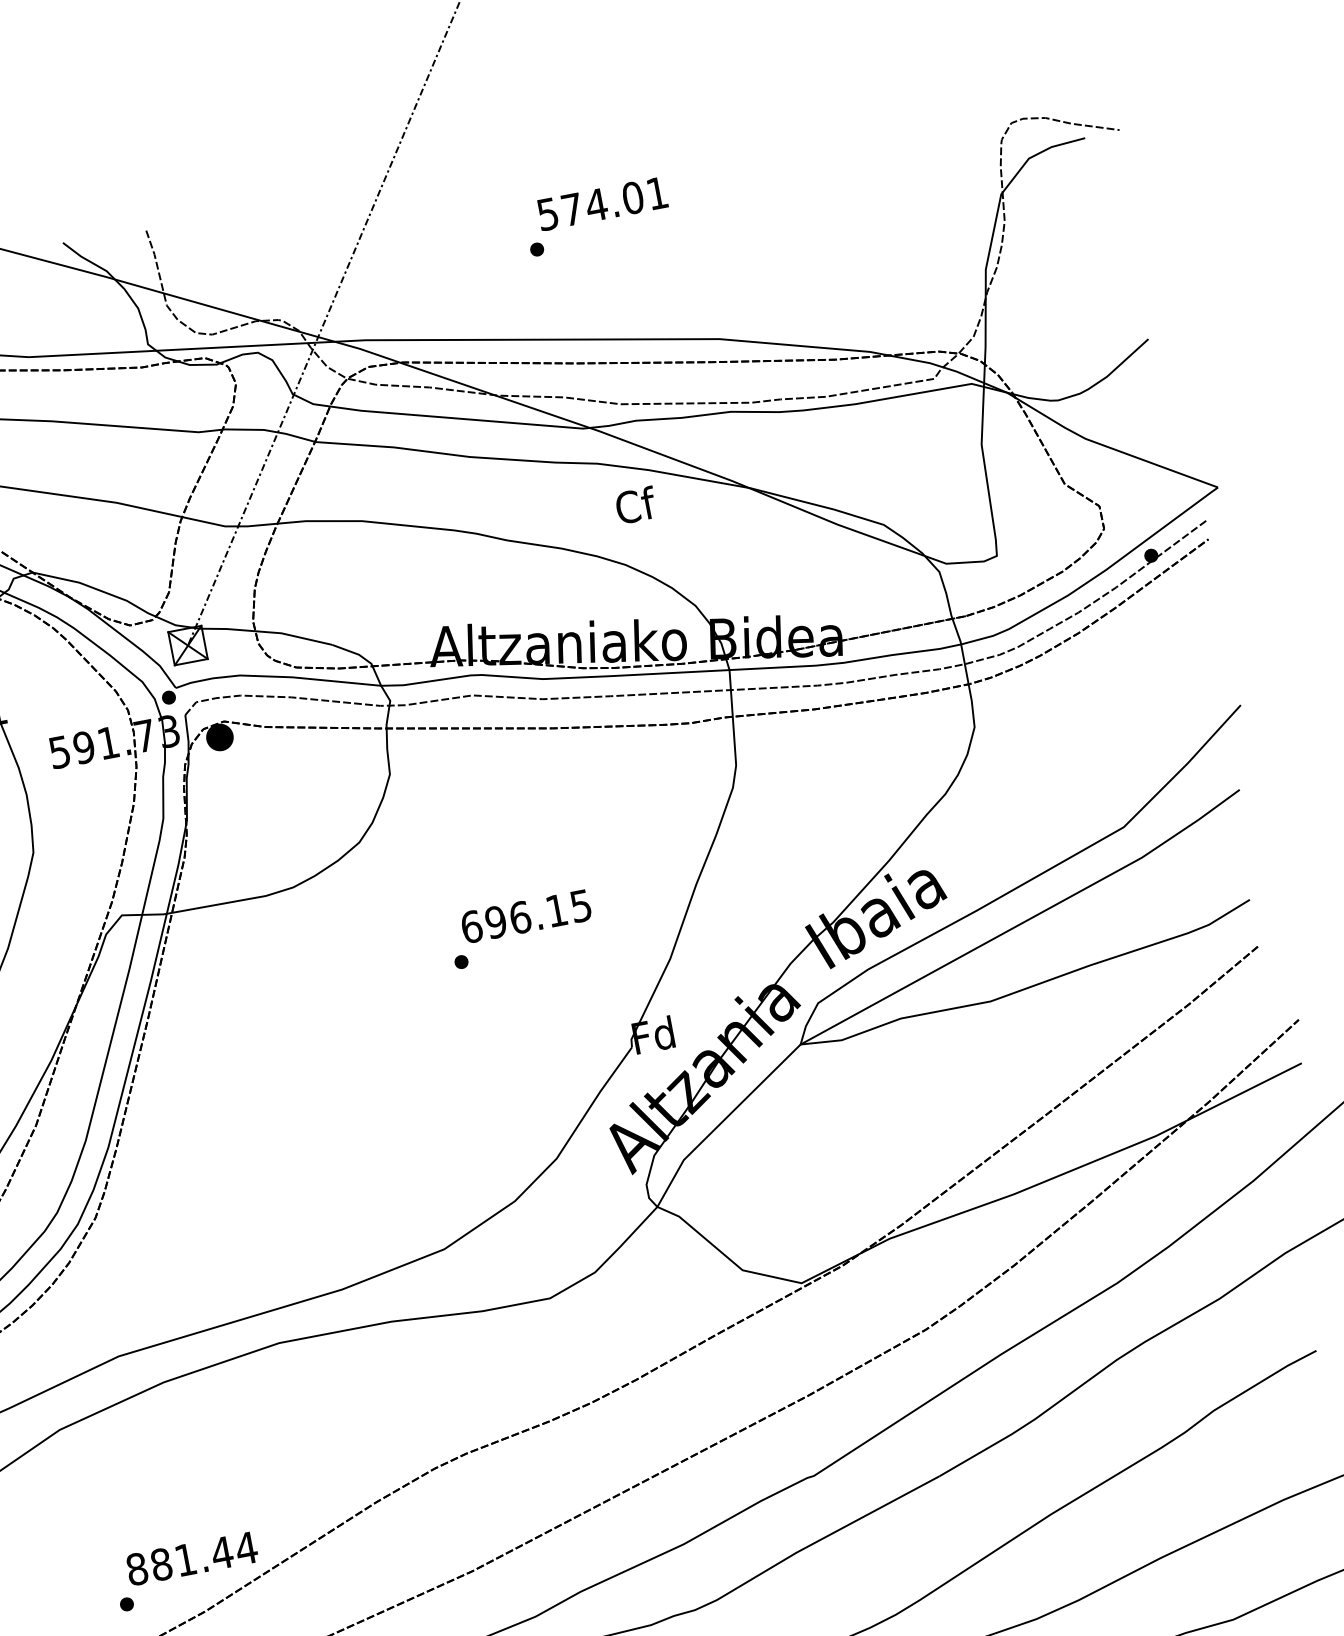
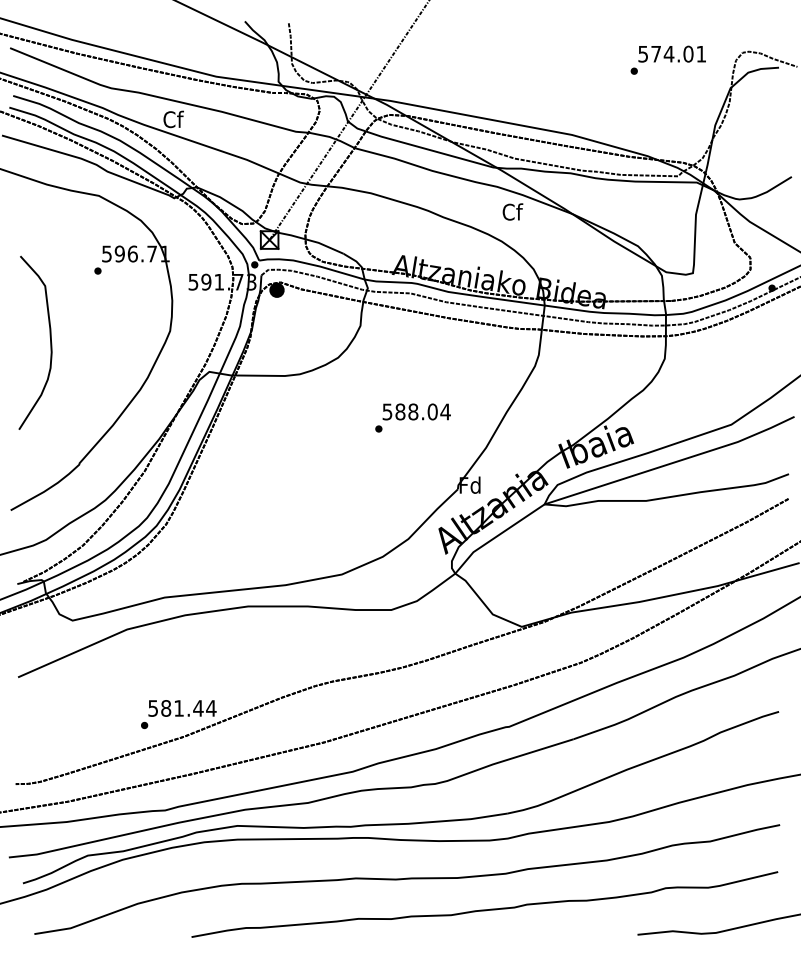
text: (595, 215) -> (667, 59), moved
text: (526, 915) -> (416, 411), 696.15 -> 588.04
text: (137, 1569) -> (153, 708), 881.44 -> 581.44

